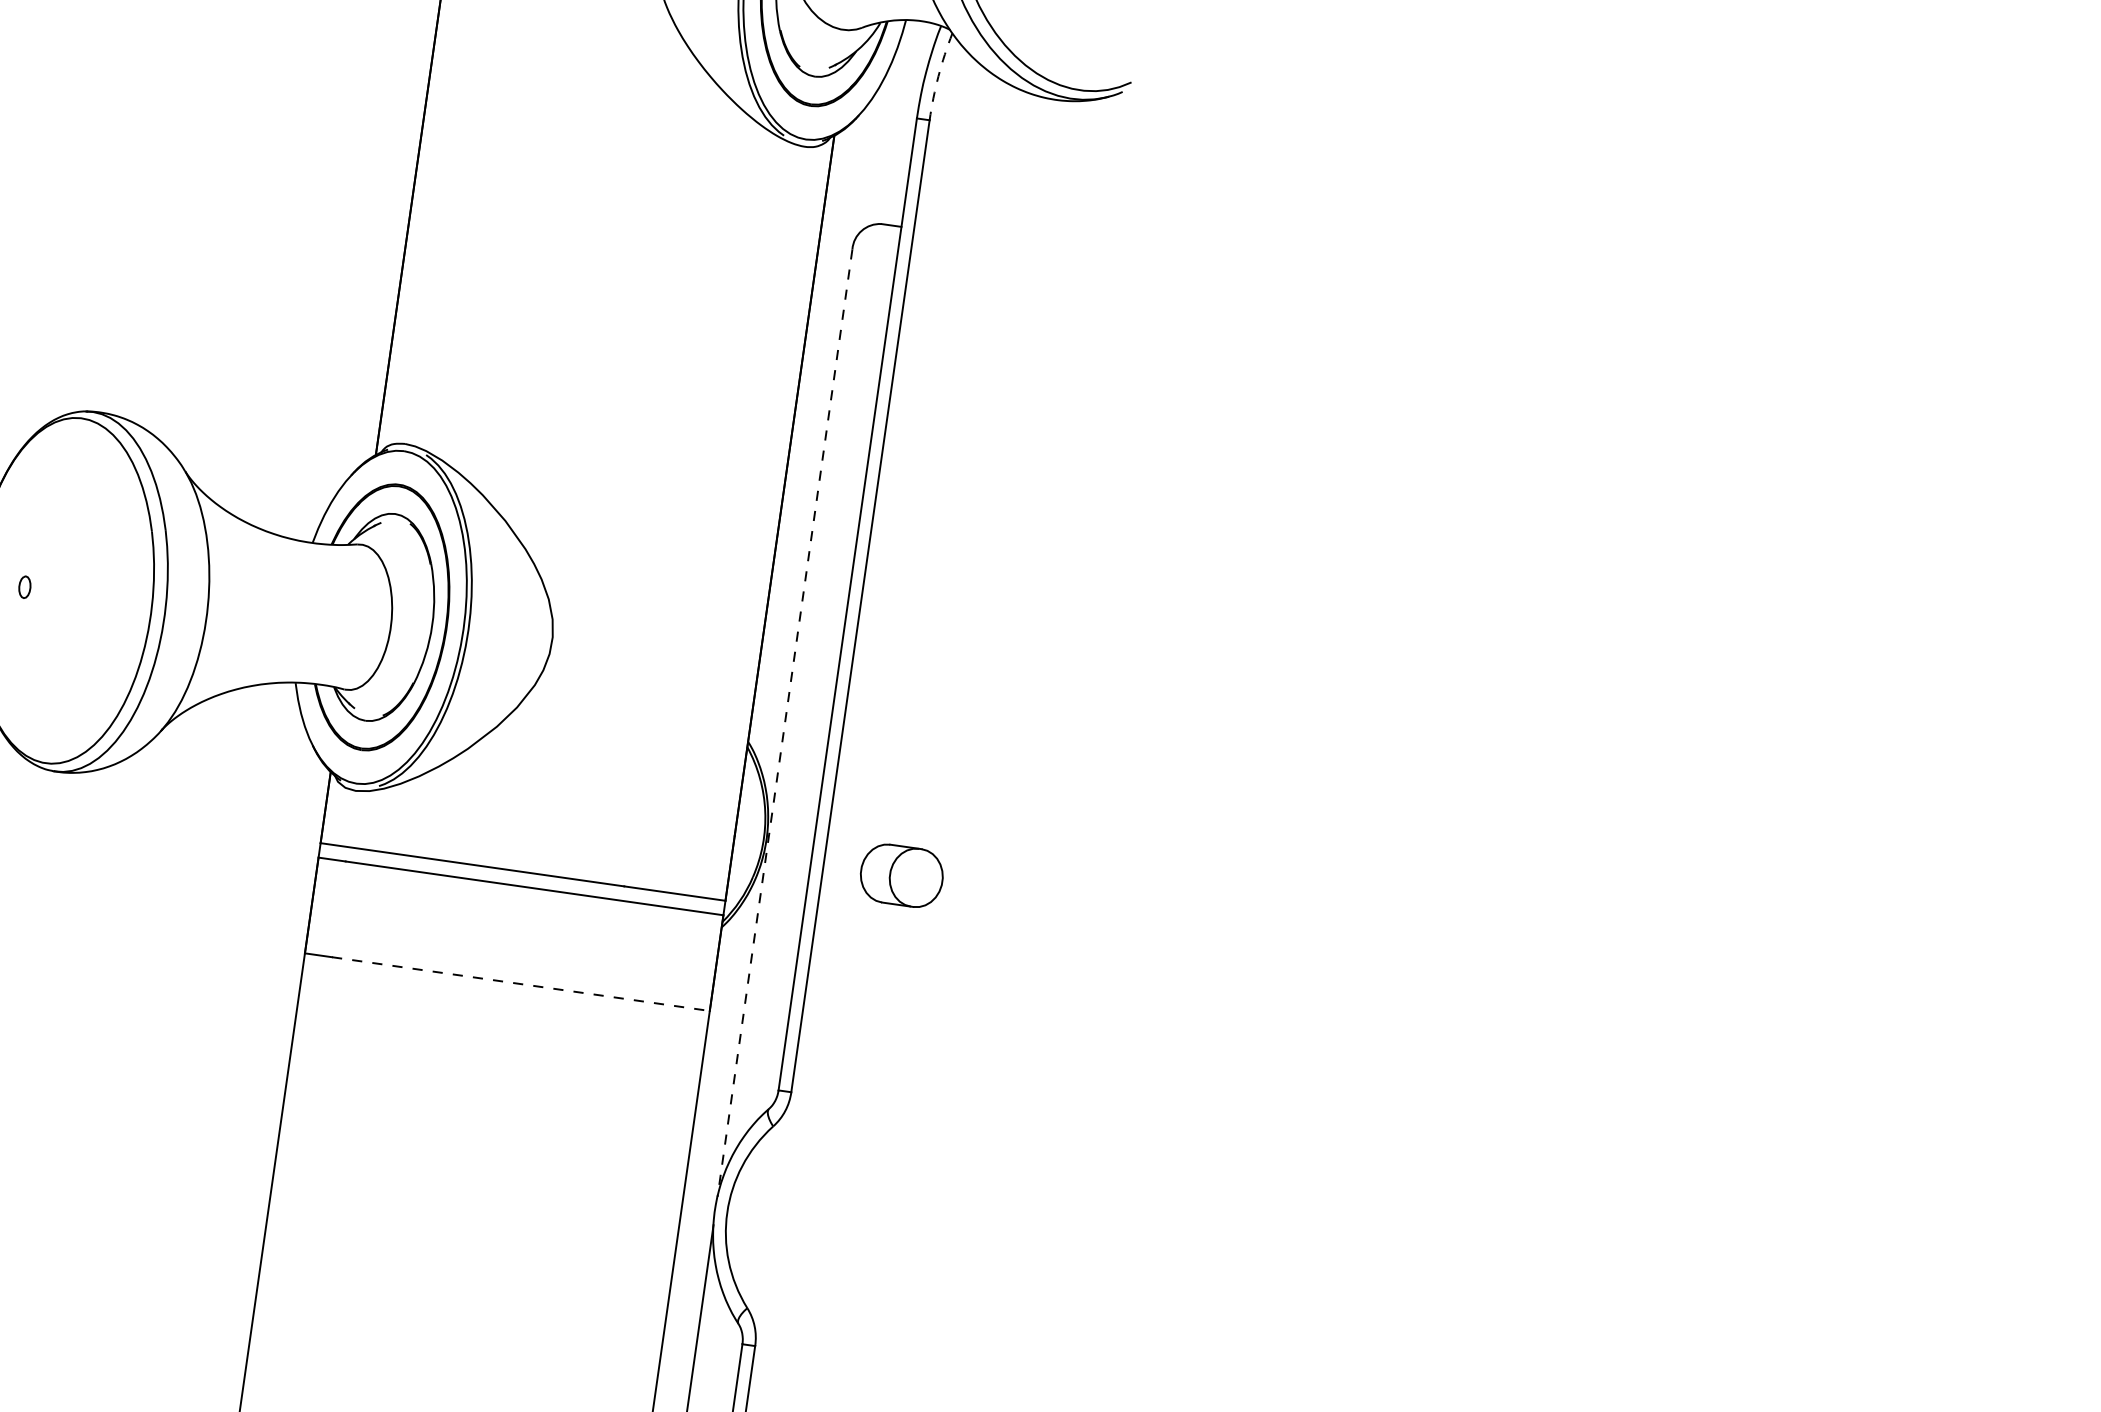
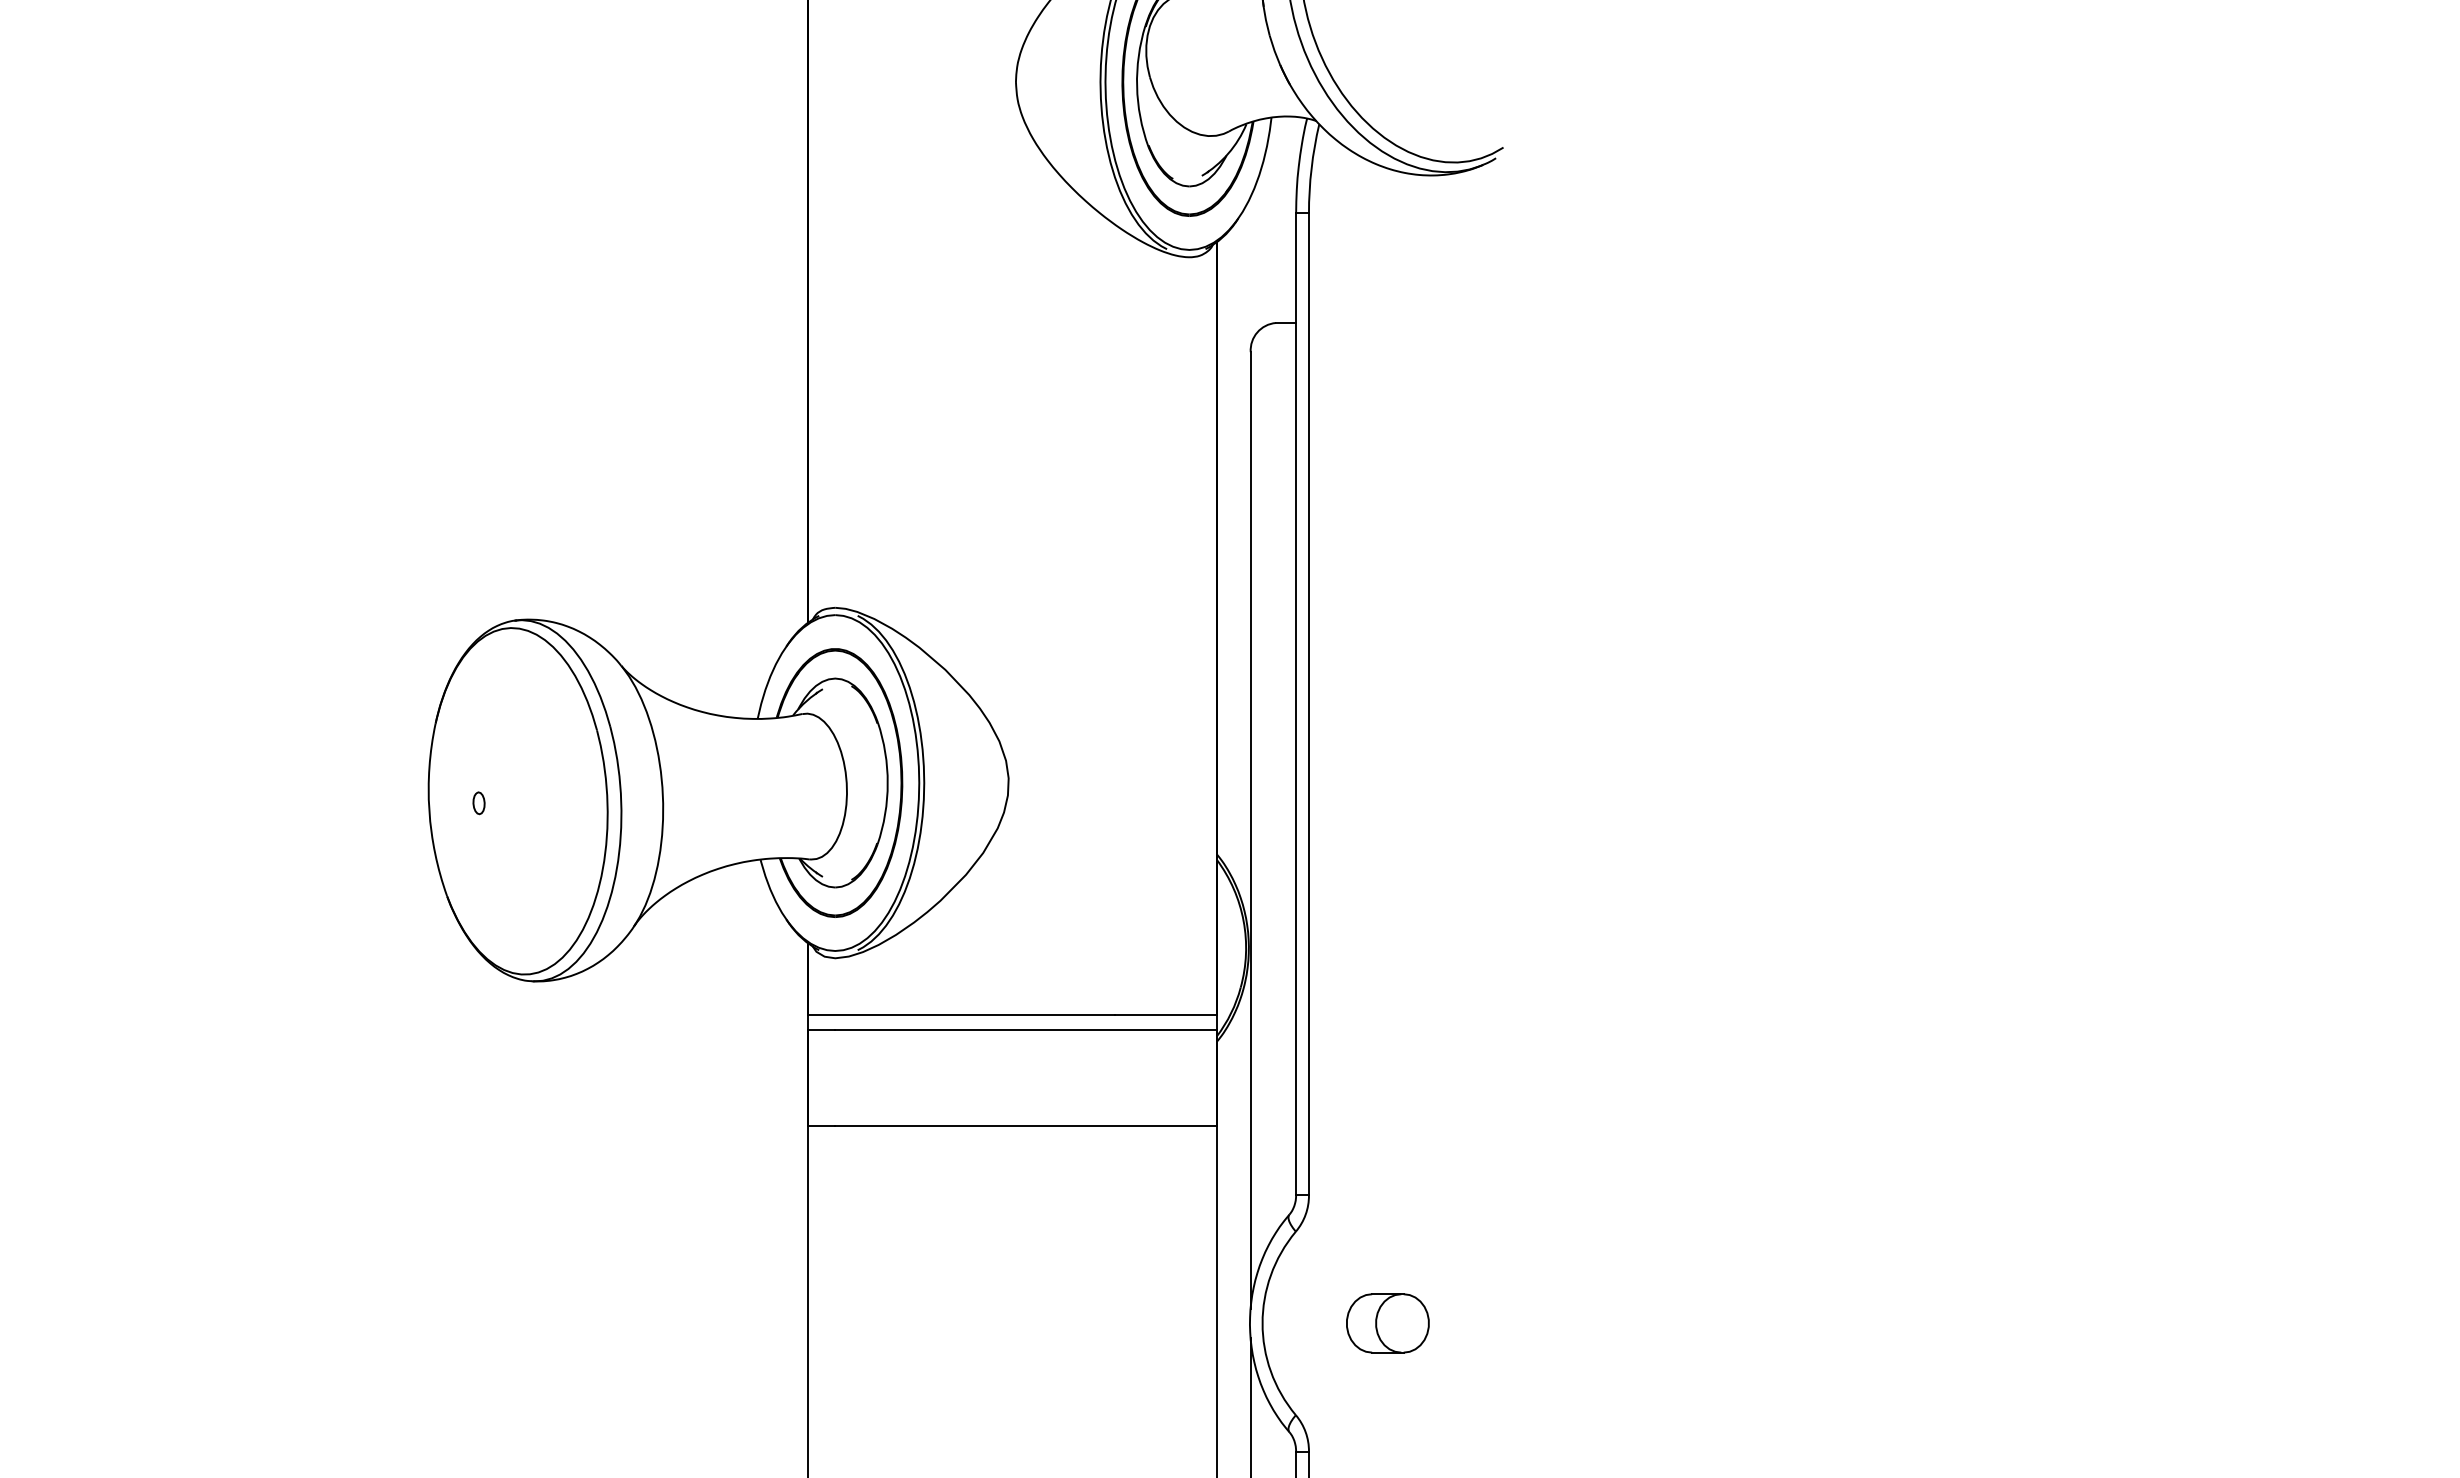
arc: (938, 76) -> (1311, 168), dashed -> solid
line: (784, 723) -> (1250, 831), dashed -> solid
part: (901, 875) -> (1387, 1323), moved
line: (521, 984) -> (1026, 1126), dashed -> solid

